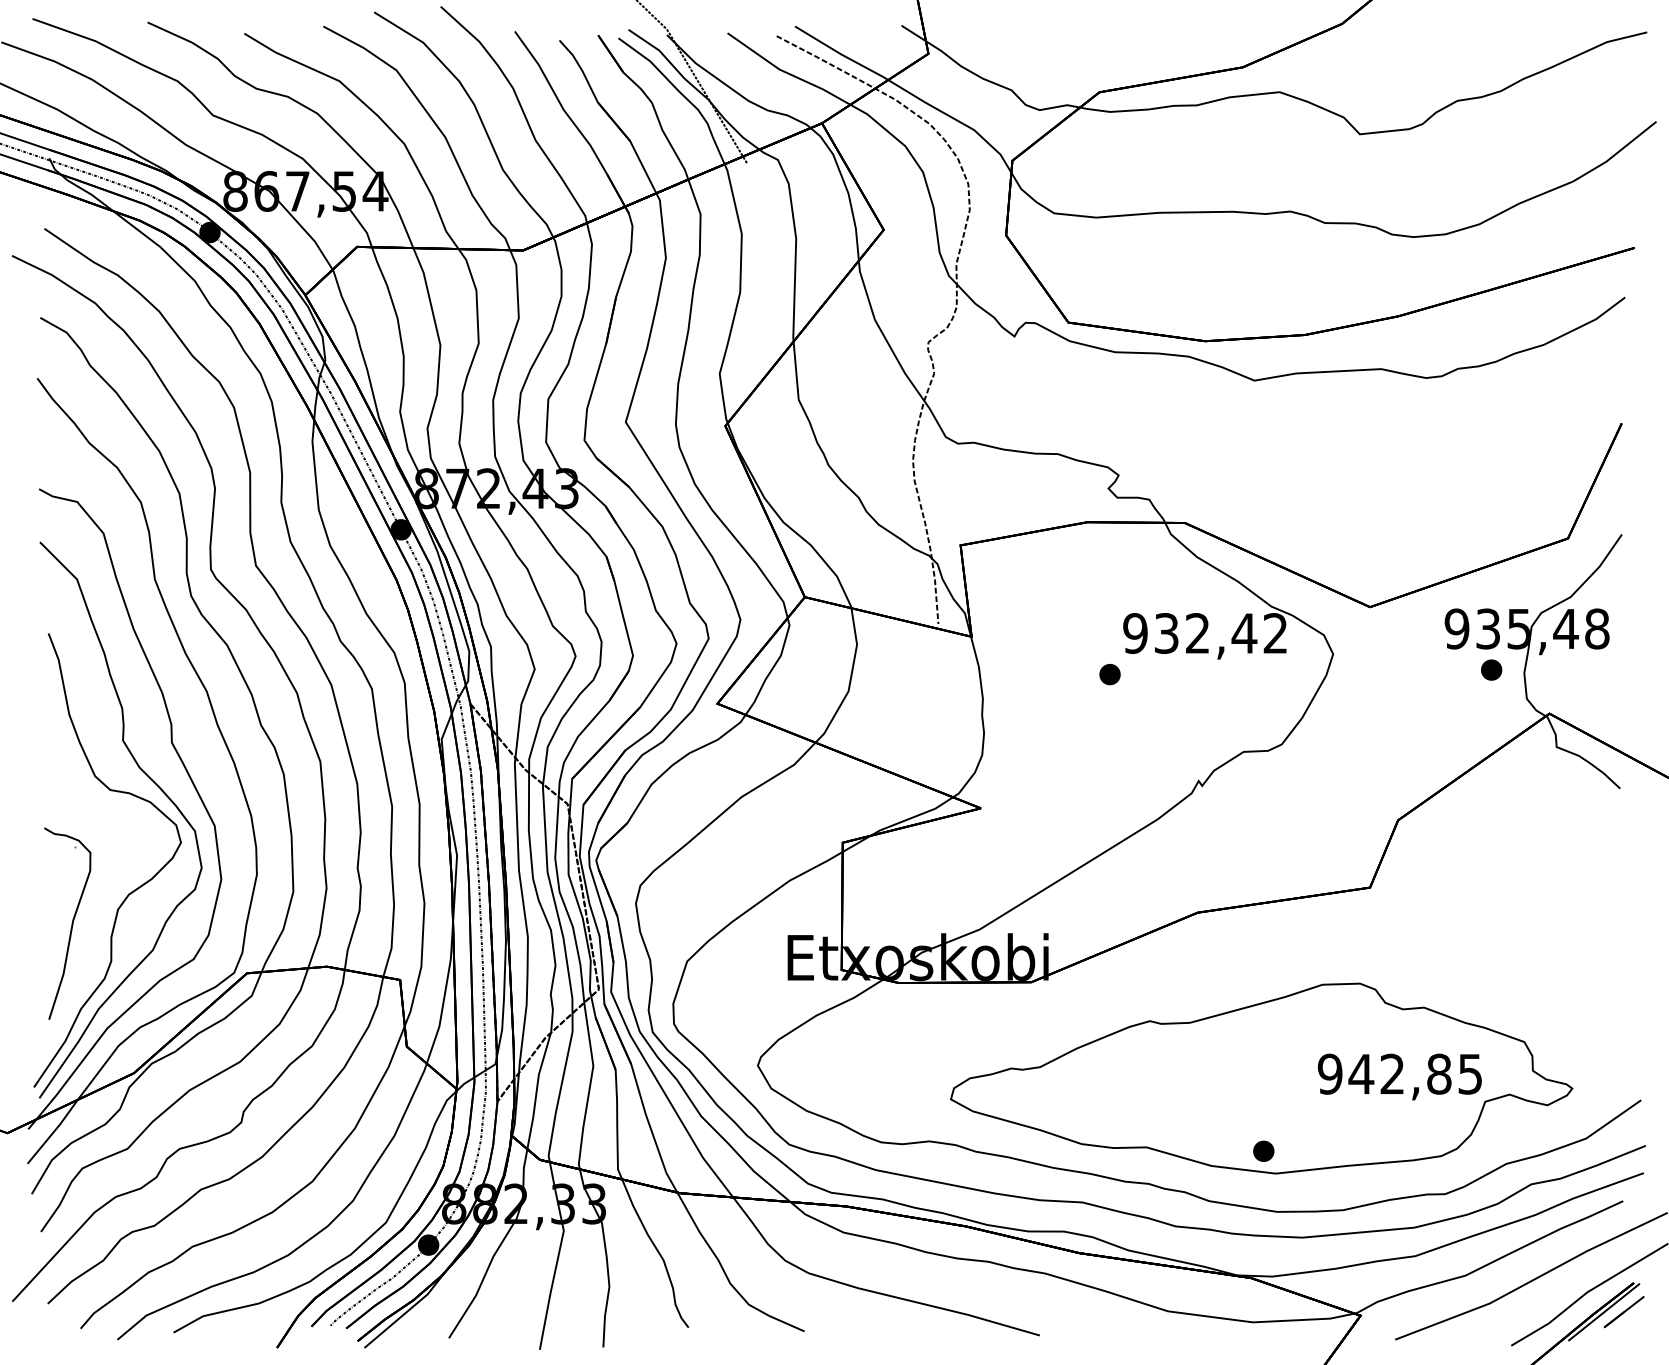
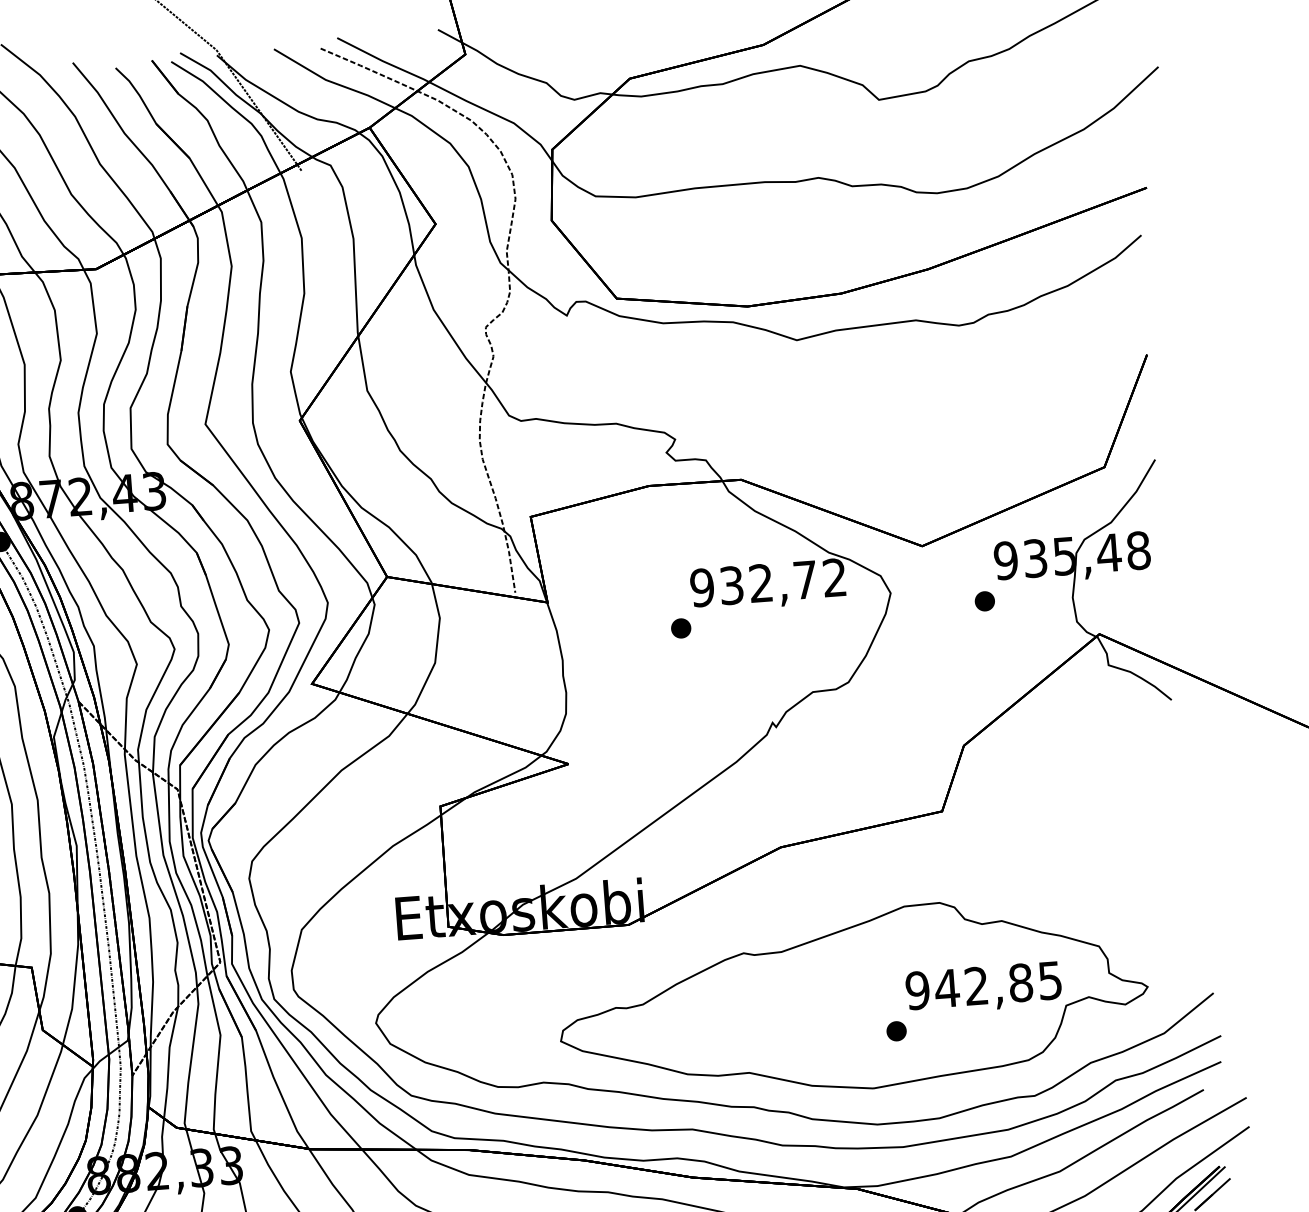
text: (1244, 633) -> (805, 580), 932,42 -> 932,72
part: (1491, 669) -> (984, 600), moved
part: (1263, 1150) -> (896, 1030), moved

